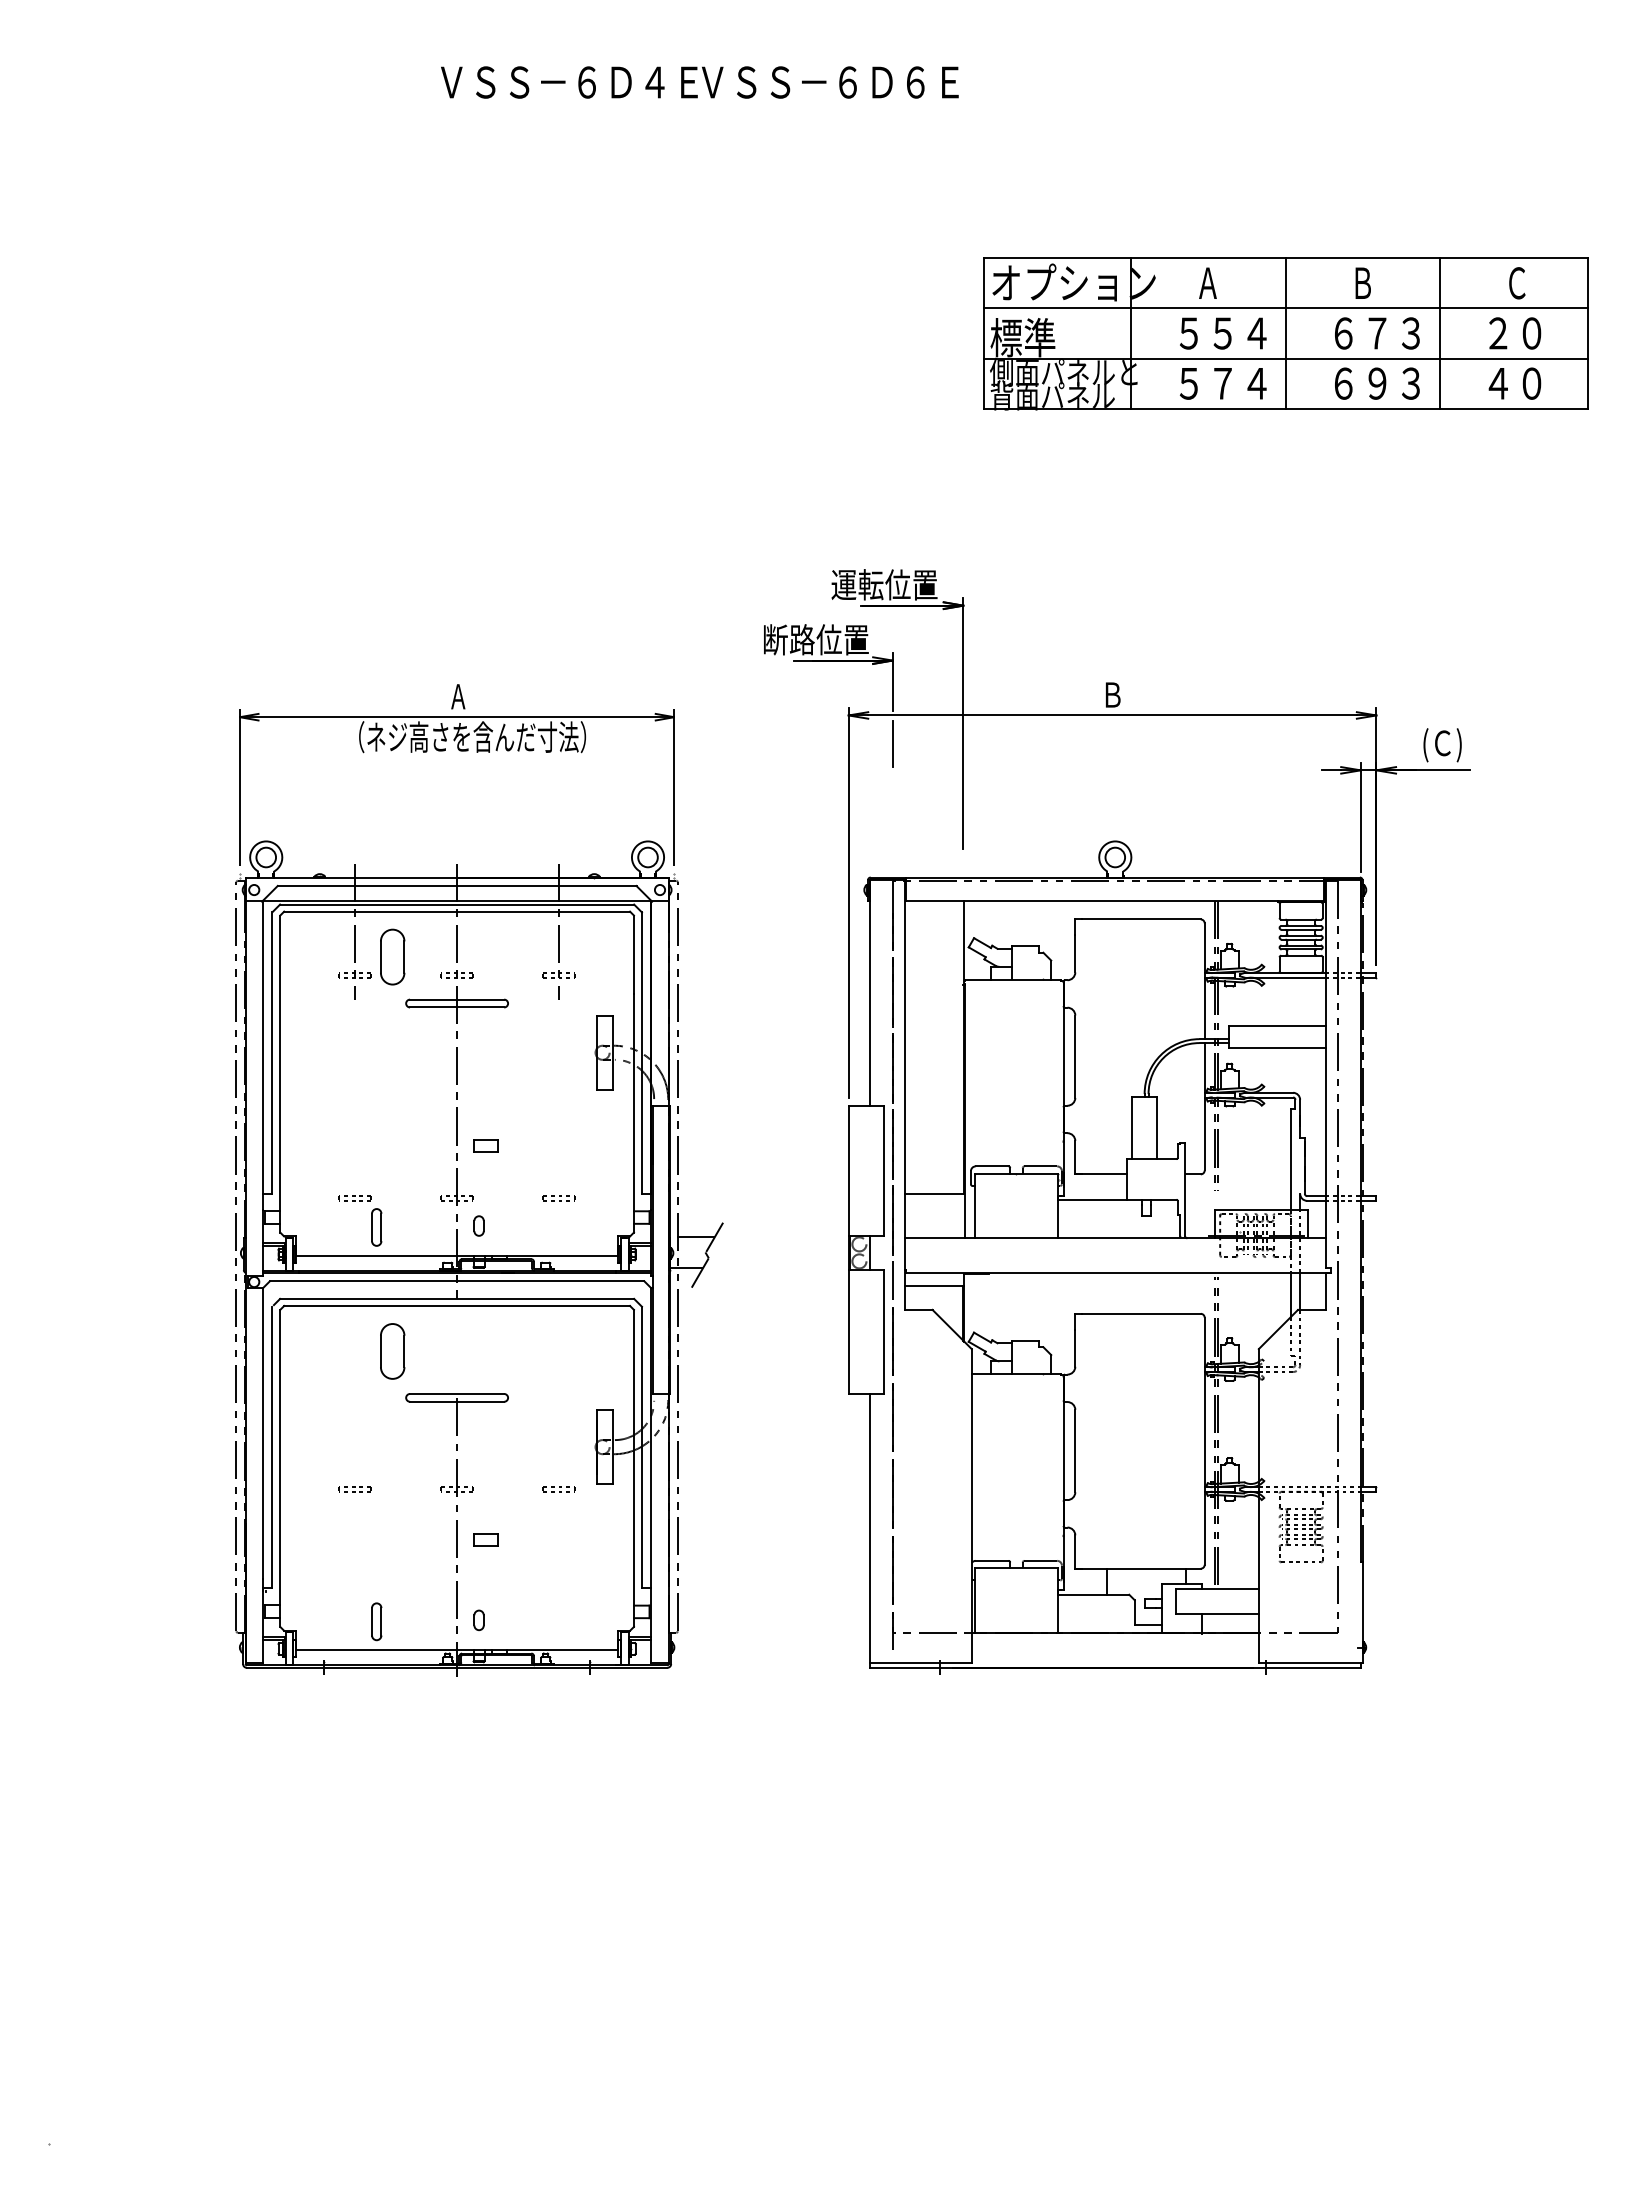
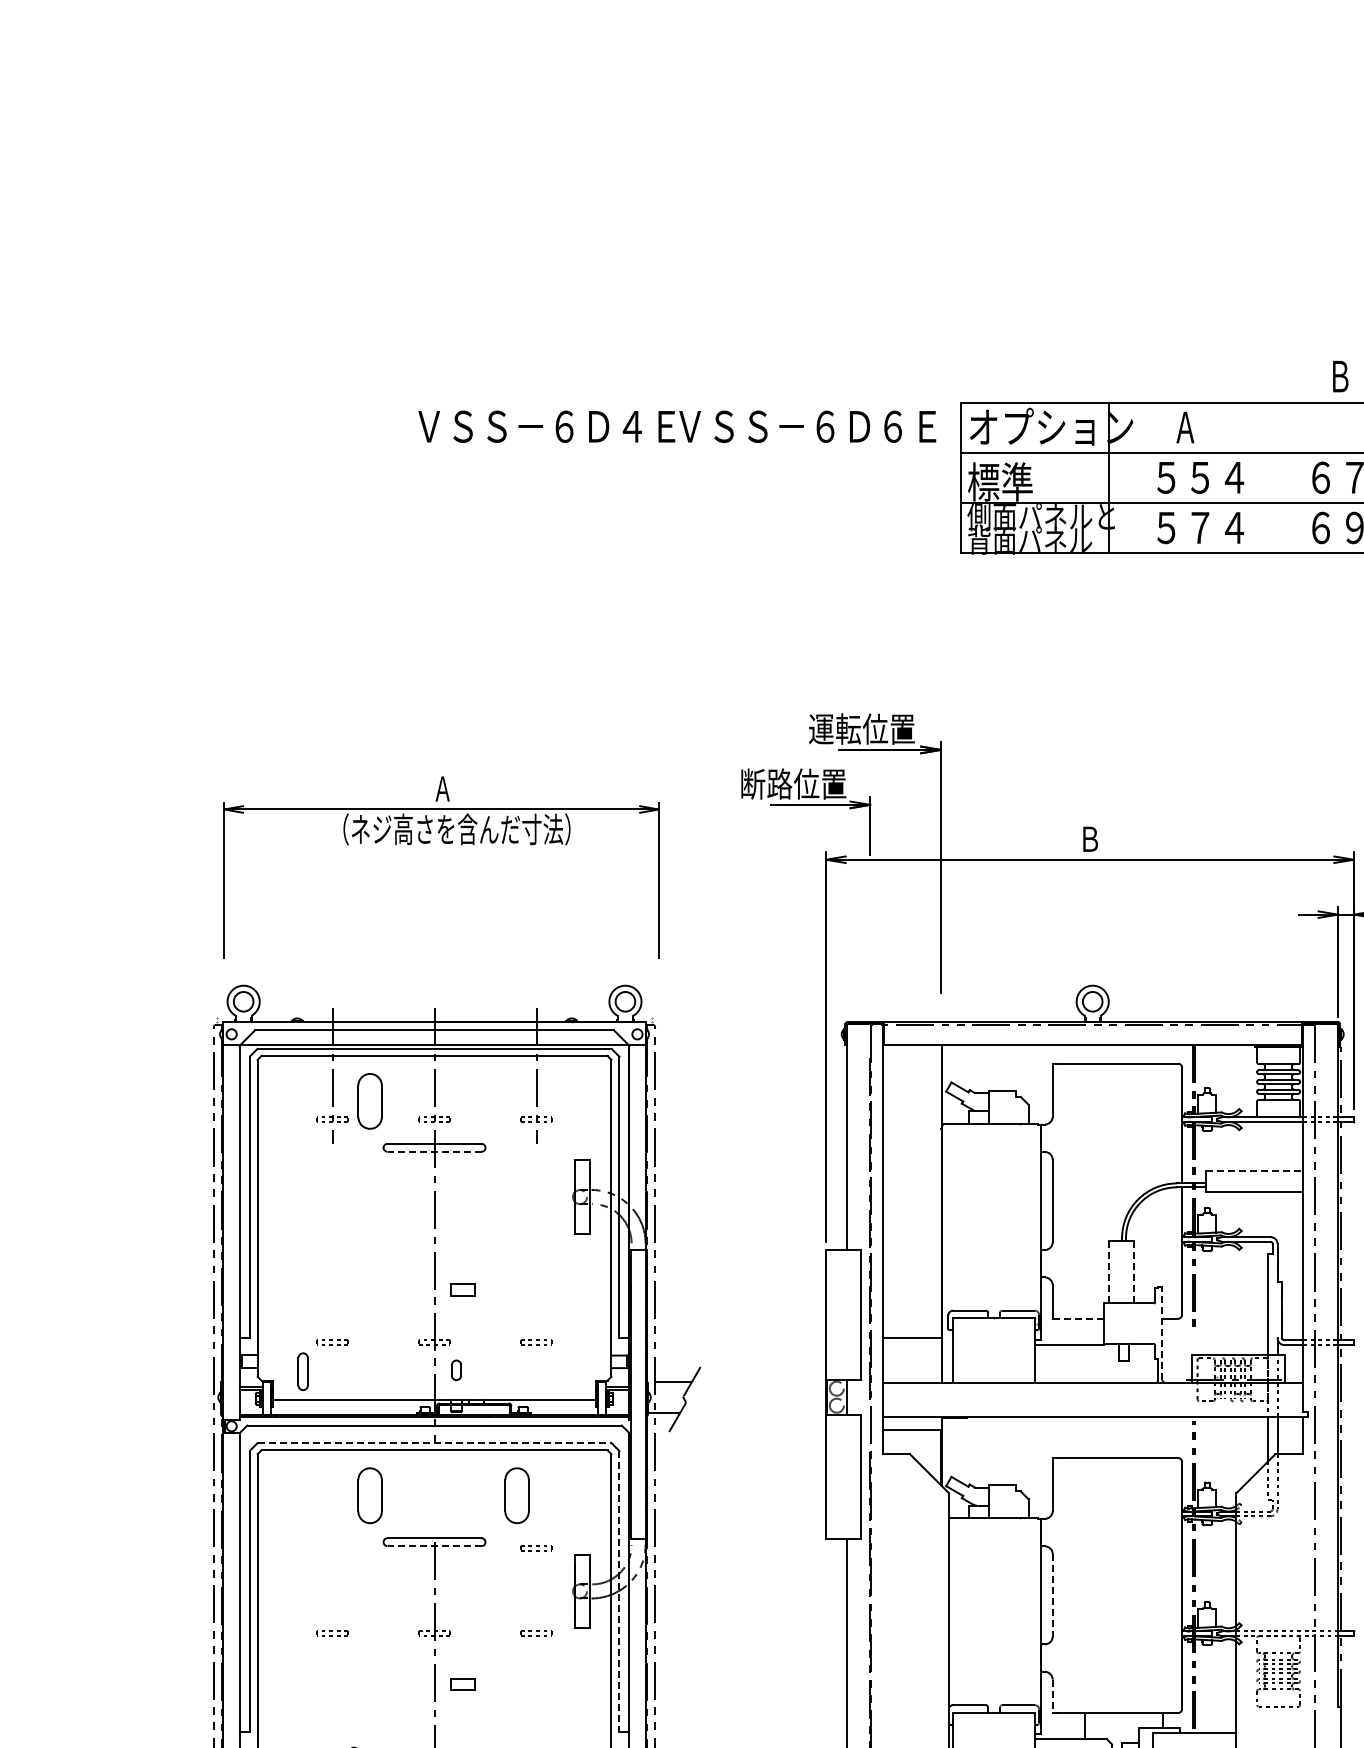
text: (699, 82) -> (676, 426), moved
text: (1362, 282) -> (1339, 375), moved
line: (1285, 333) -> (1262, 477), removed
line: (892, 743) -> (869, 887), removed
part: (460, 751) -> (444, 843), moved
line: (456, 1007) -> (433, 1151), solid -> dashed
line: (1277, 1026) -> (1254, 1170), solid -> dashed
line: (1131, 1127) -> (1108, 1271), solid -> dashed
line: (1156, 1127) -> (1133, 1271), solid -> dashed
line: (1101, 1174) -> (1078, 1318), solid -> dashed
line: (1185, 1189) -> (1162, 1333), solid -> dashed
part: (376, 1227) -> (302, 1371), moved
line: (457, 1298) -> (434, 1442), solid -> dashed
part: (539, 1351) -> (516, 1495), added
line: (456, 1401) -> (433, 1545), solid -> dashed
part: (558, 1404) -> (535, 1548), added
line: (641, 1447) -> (618, 1591), solid -> dashed
line: (1075, 1451) -> (1052, 1595), solid -> dashed
line: (1075, 1552) -> (1052, 1696), solid -> dashed

